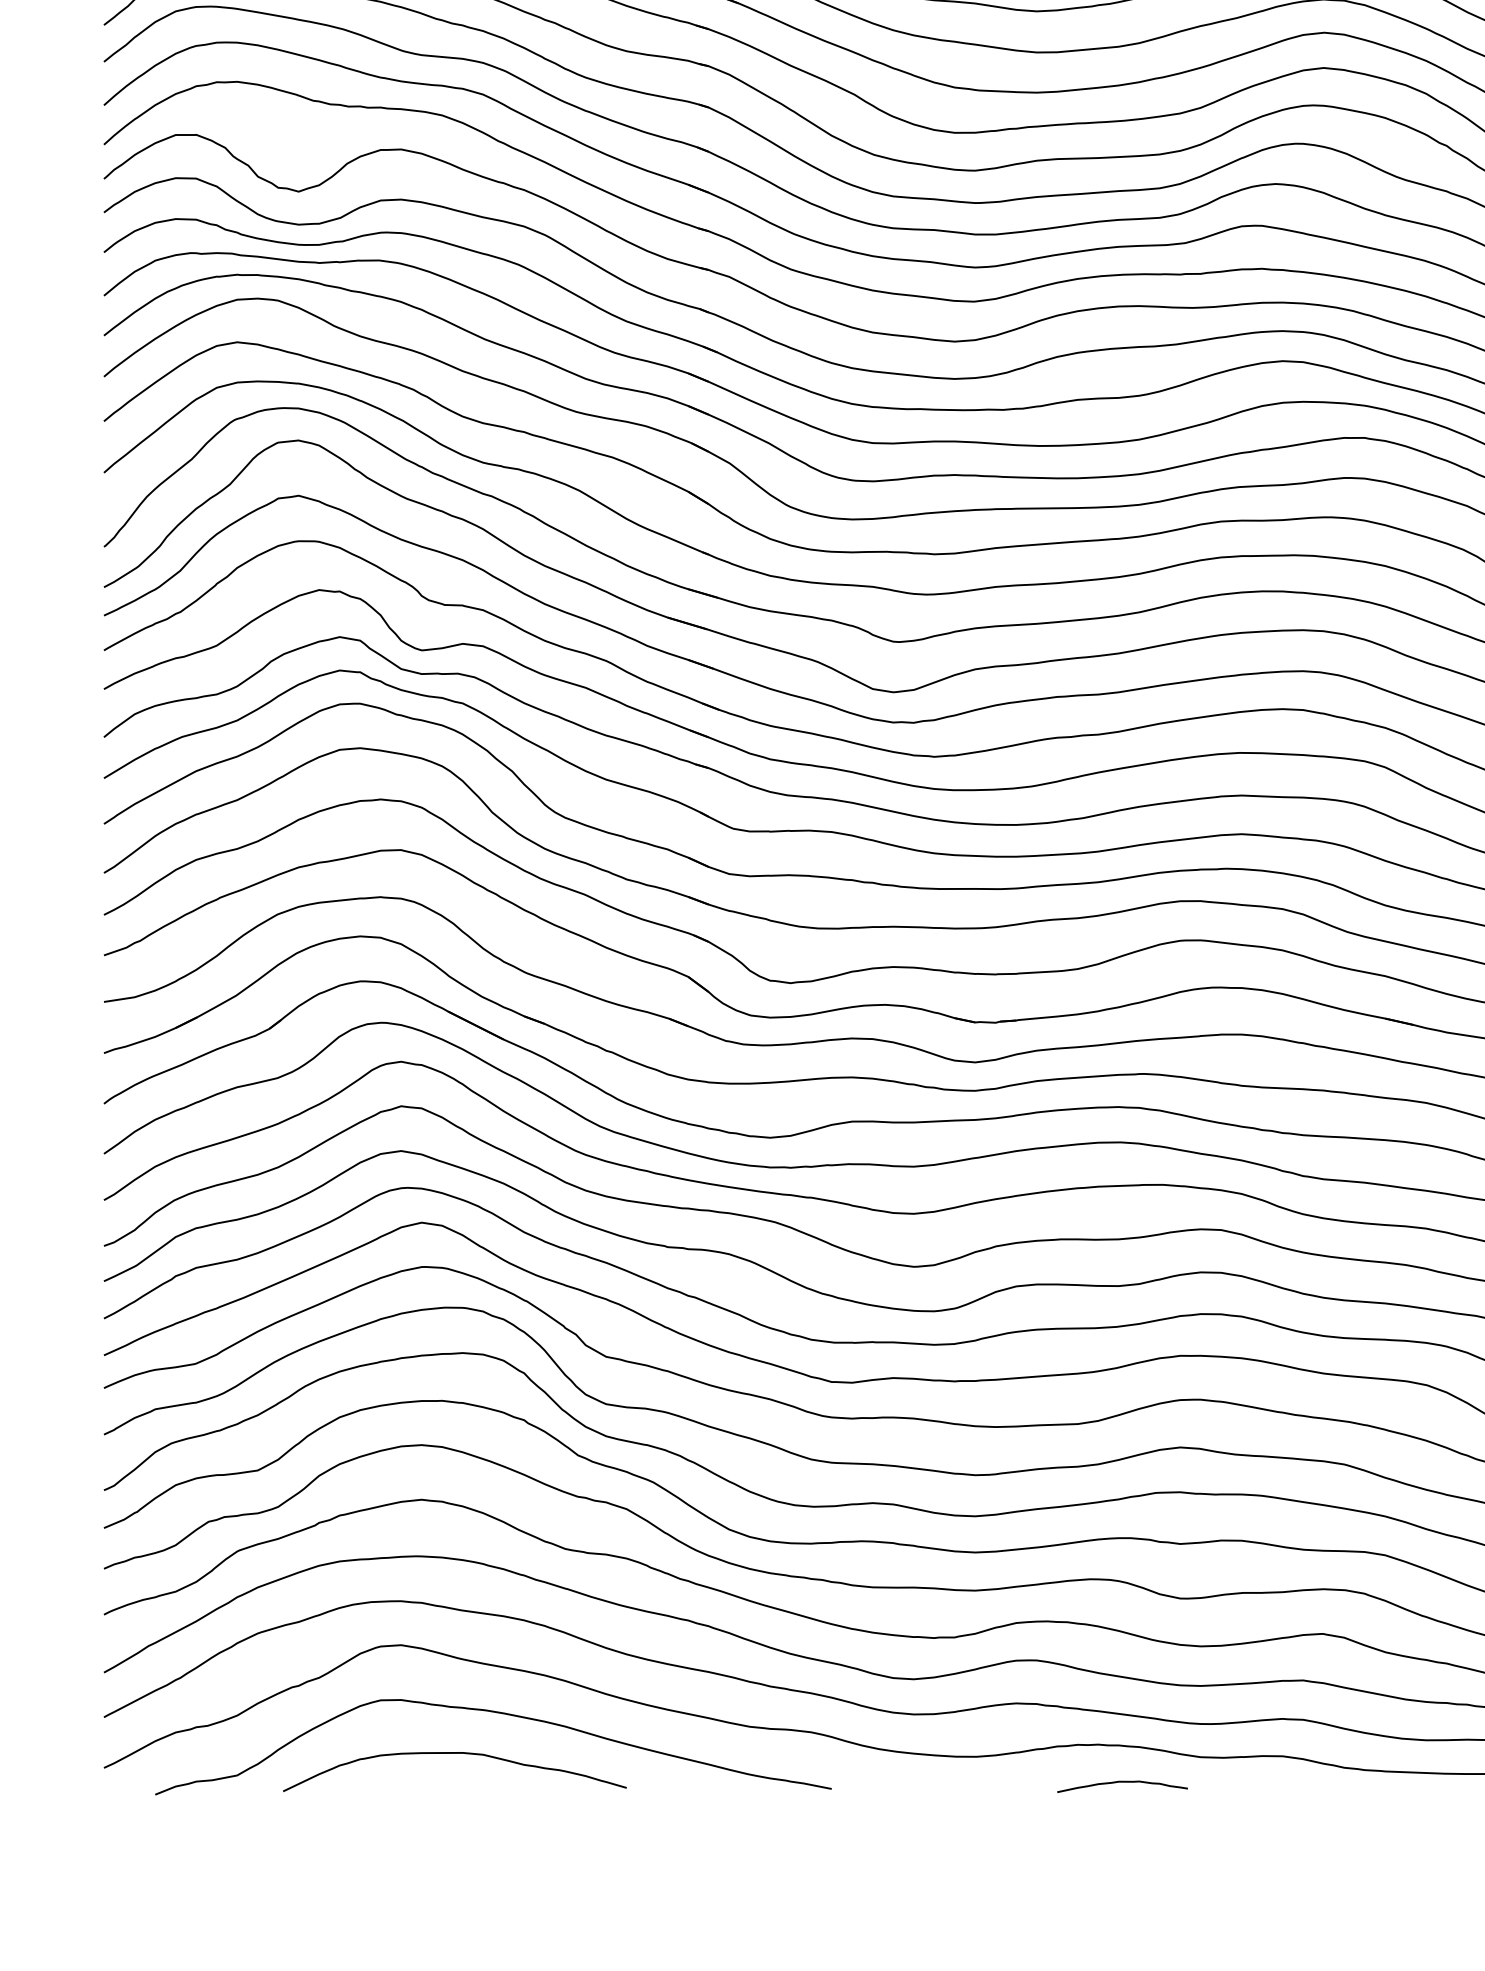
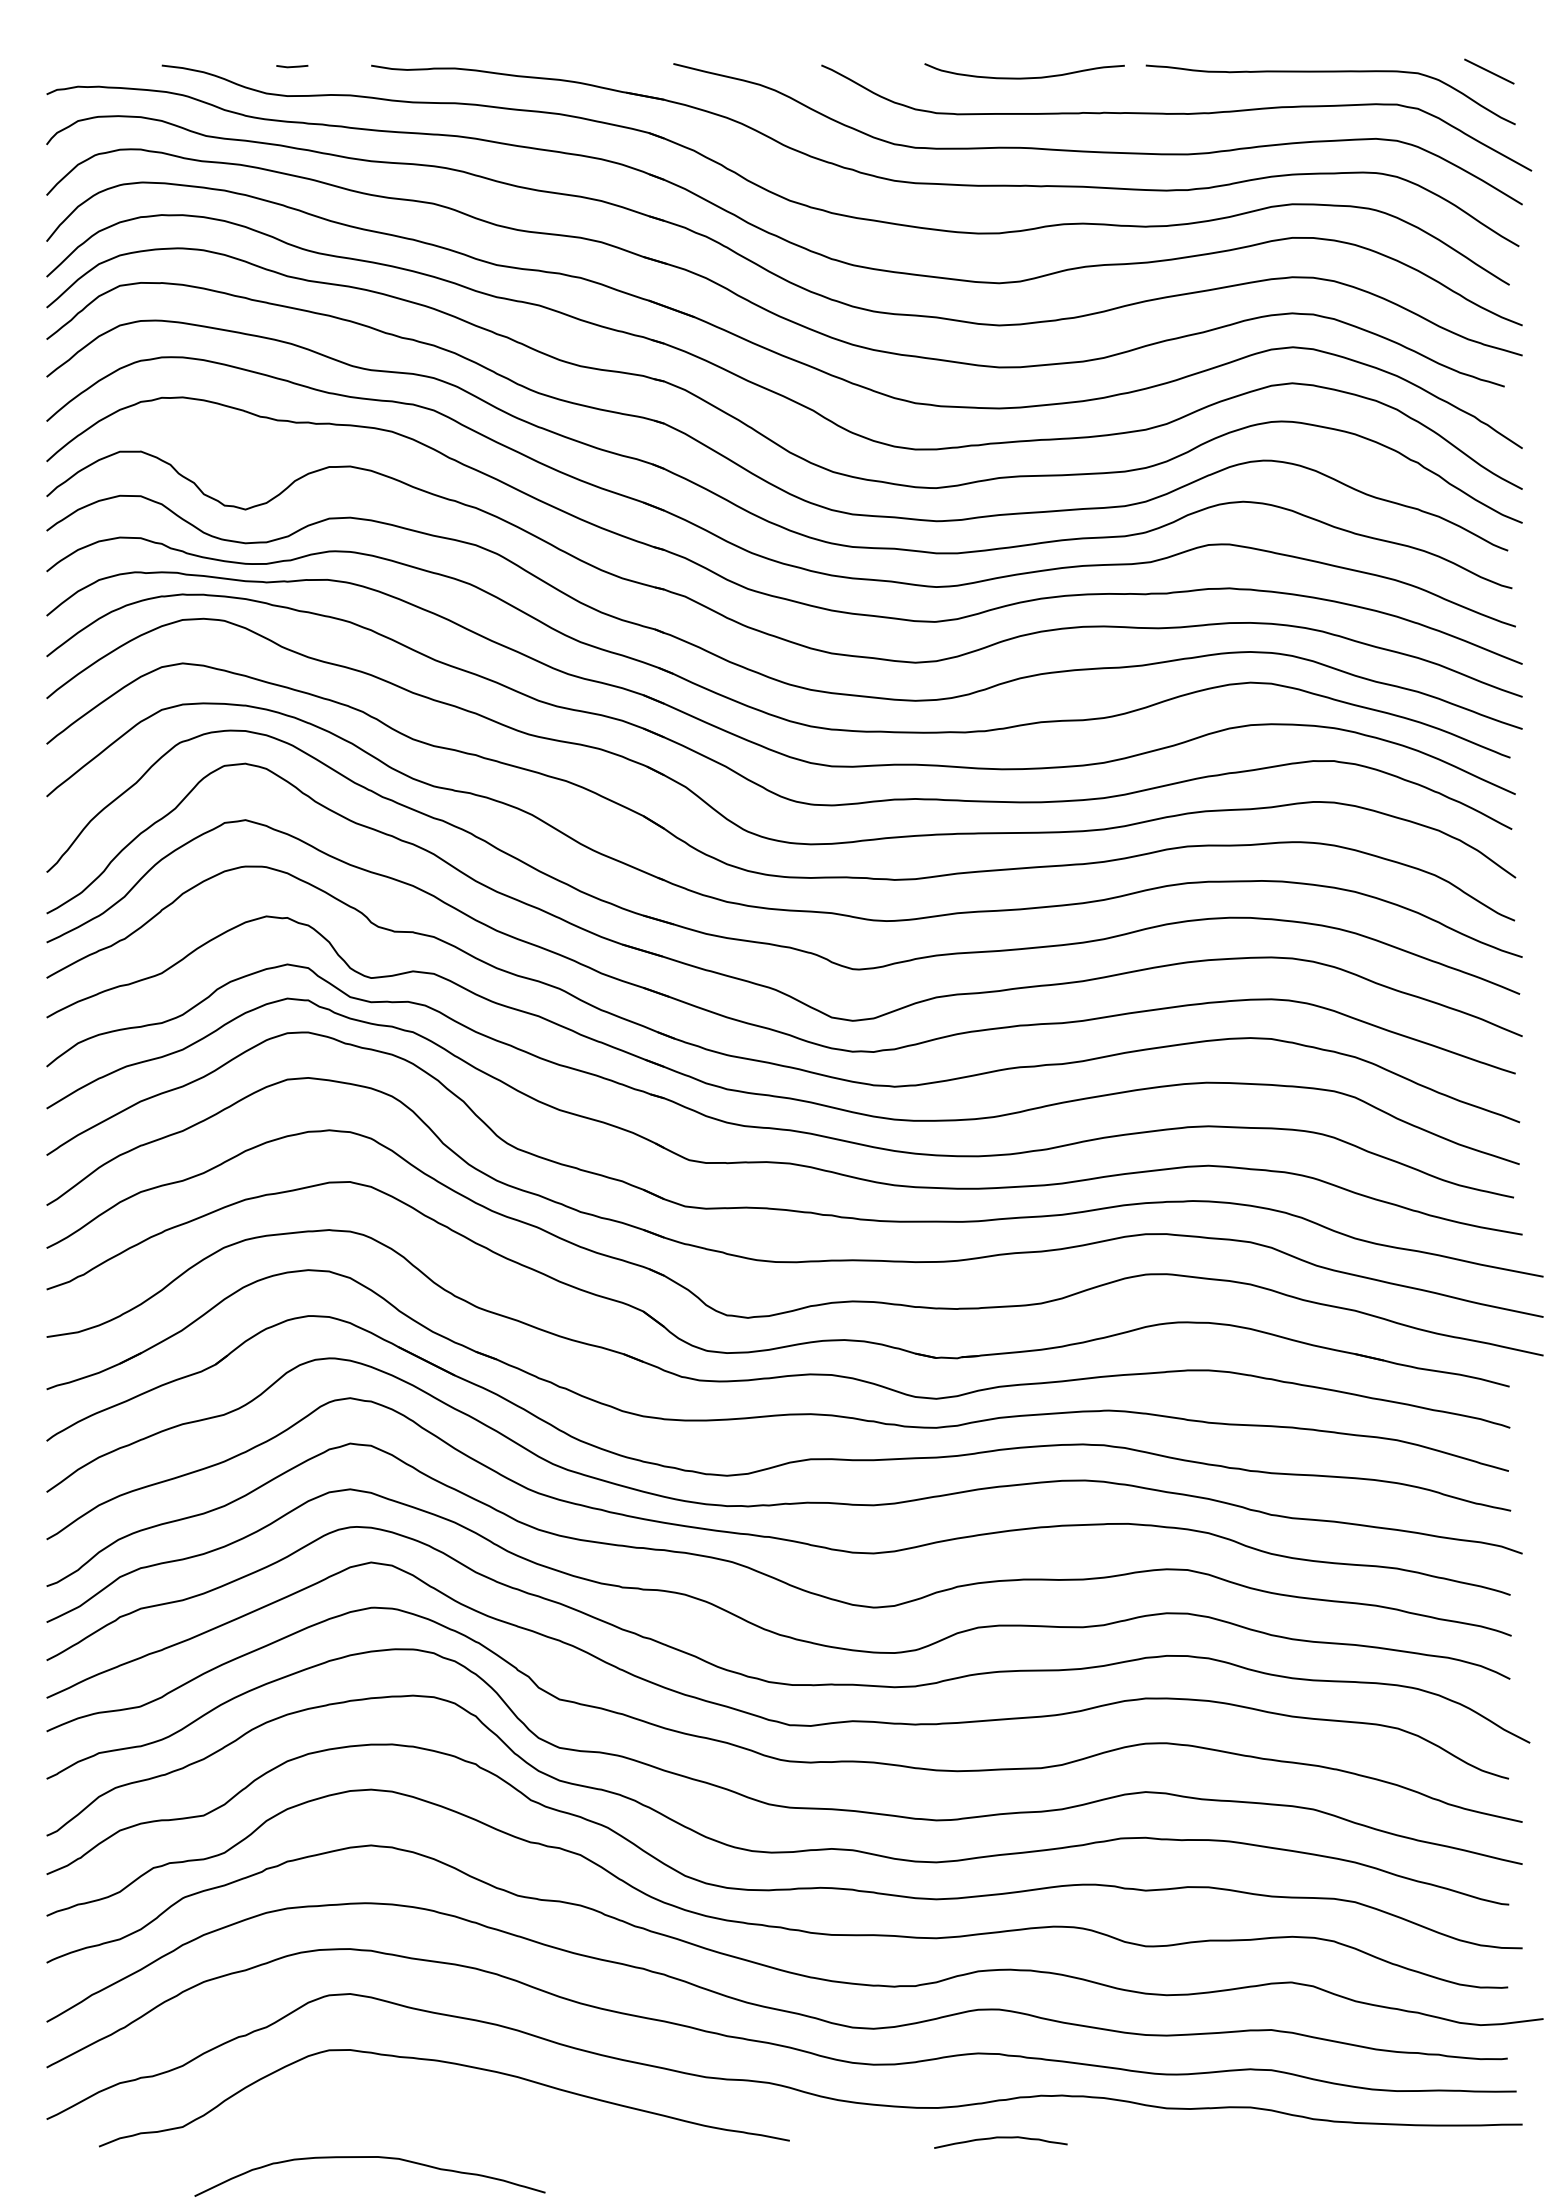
curve: (454, 1753) -> (369, 2157), moved
curve: (1122, 1782) -> (1000, 2138), moved

